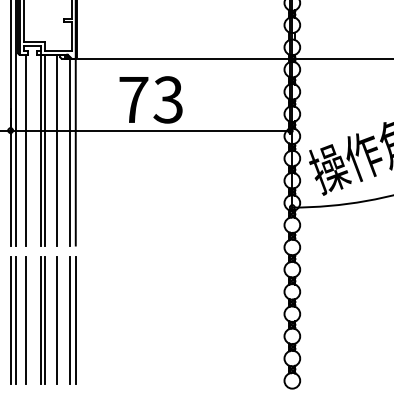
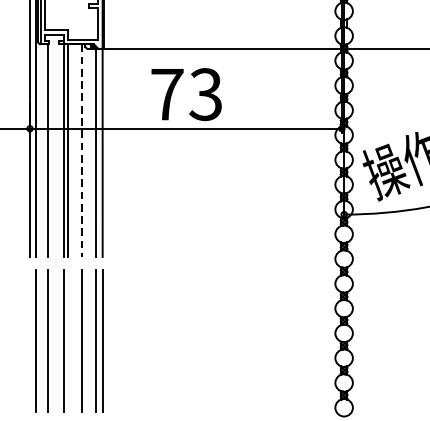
line: (57, 150) -> (82, 150), solid -> dashed
line: (10, 320) -> (29, 340), removed
line: (44, 320) -> (67, 340), removed

